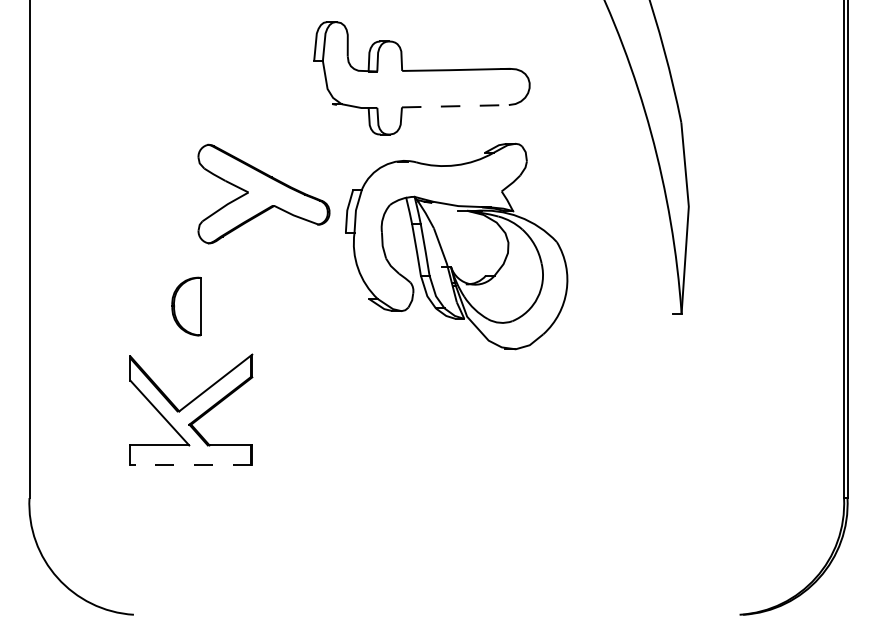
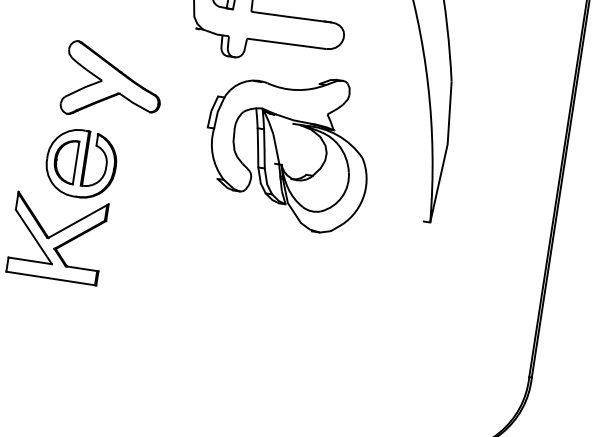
line: (456, 106) -> (287, 44), dashed -> solid
part: (263, 193) -> (113, 83), moved
part: (456, 246) -> (287, 150), moved
part: (207, 306) -> (81, 163), added
line: (191, 464) -> (51, 278), dashed -> solid

